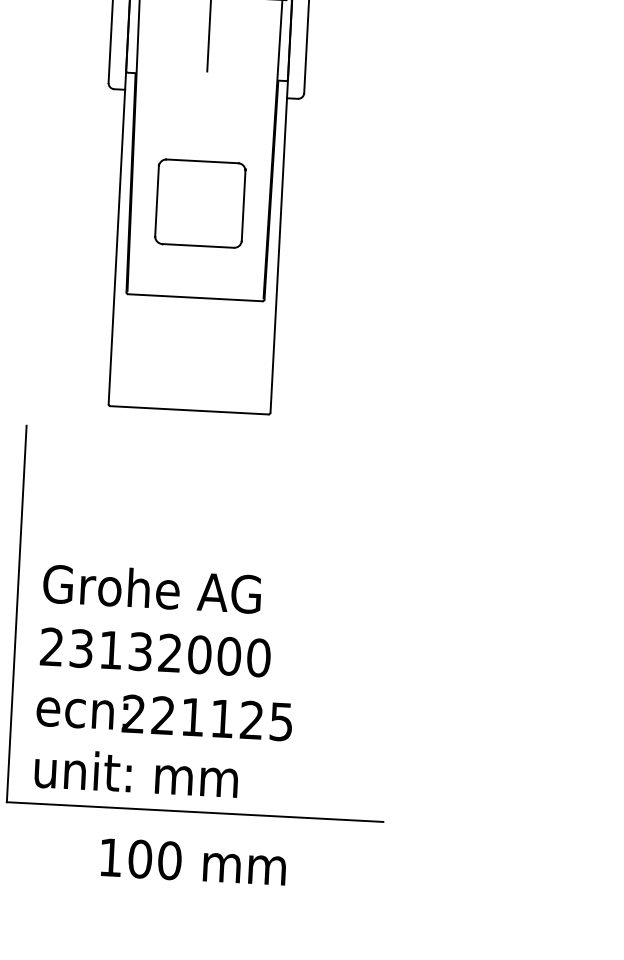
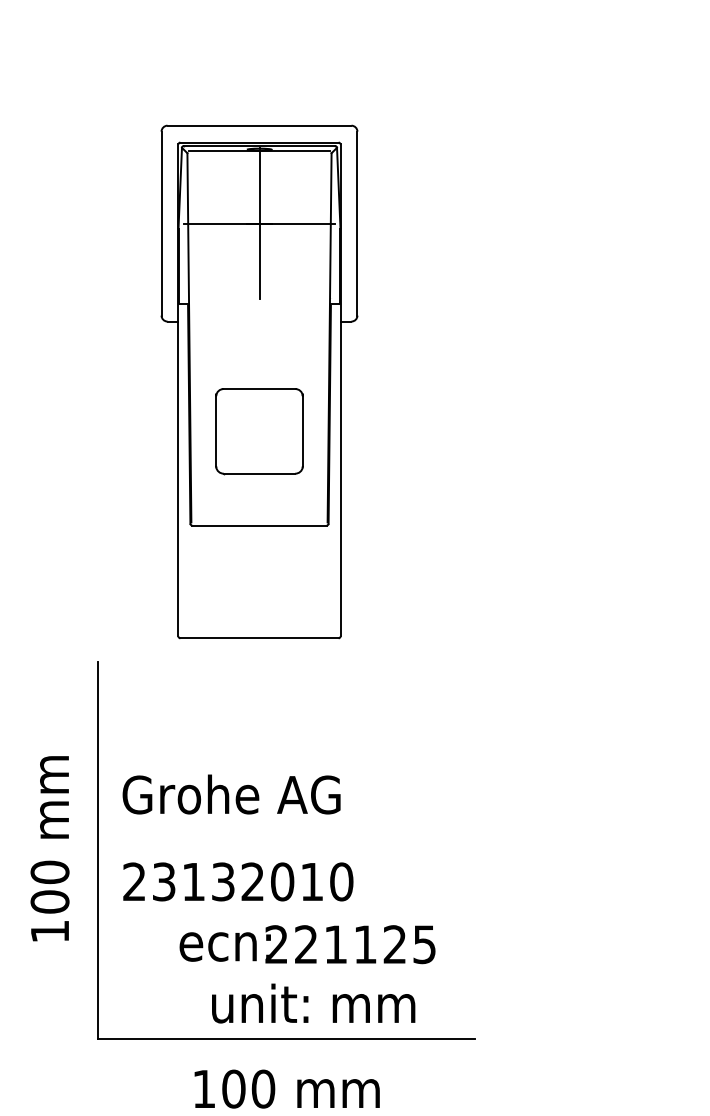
text: (152, 588) -> (231, 794), moved
text: (228, 655) -> (311, 881), 23132000 -> 23132010
text: (164, 715) -> (307, 944), moved
text: (136, 773) -> (313, 1003), moved

